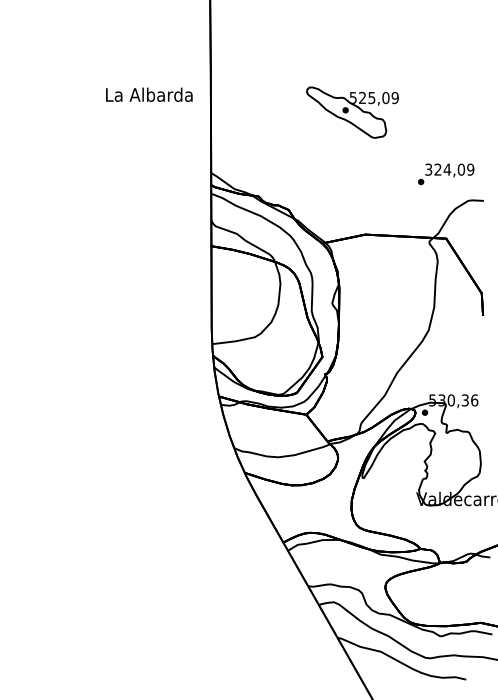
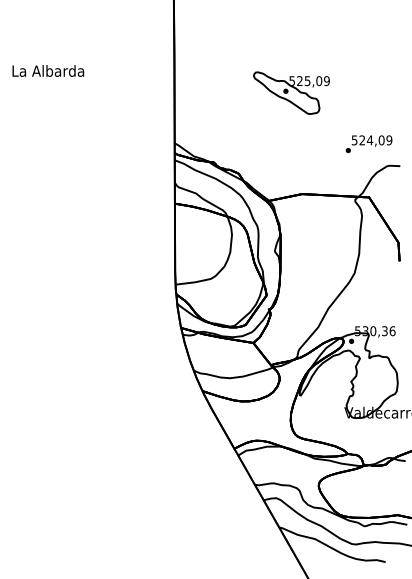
text: (149, 94) -> (48, 70), moved
text: (428, 169) -> (354, 140), 324,09 -> 524,09

